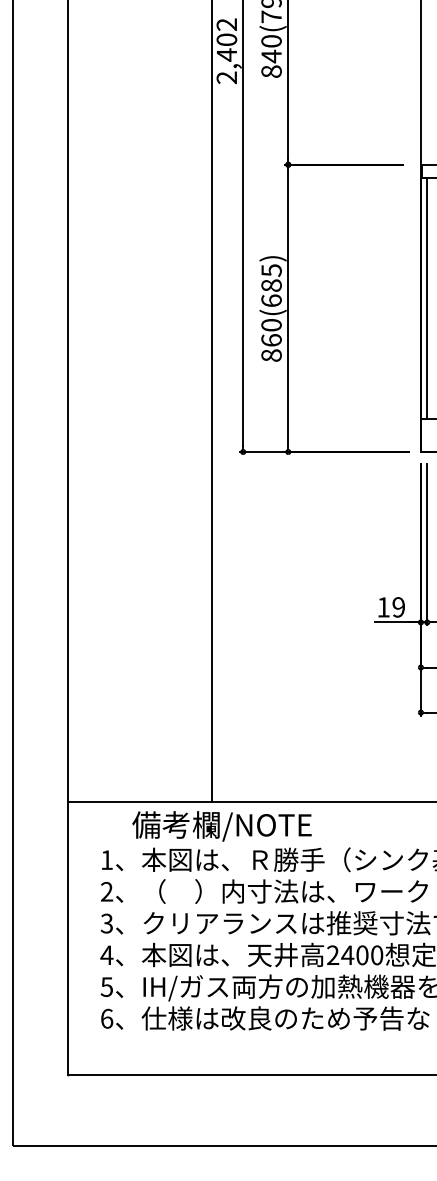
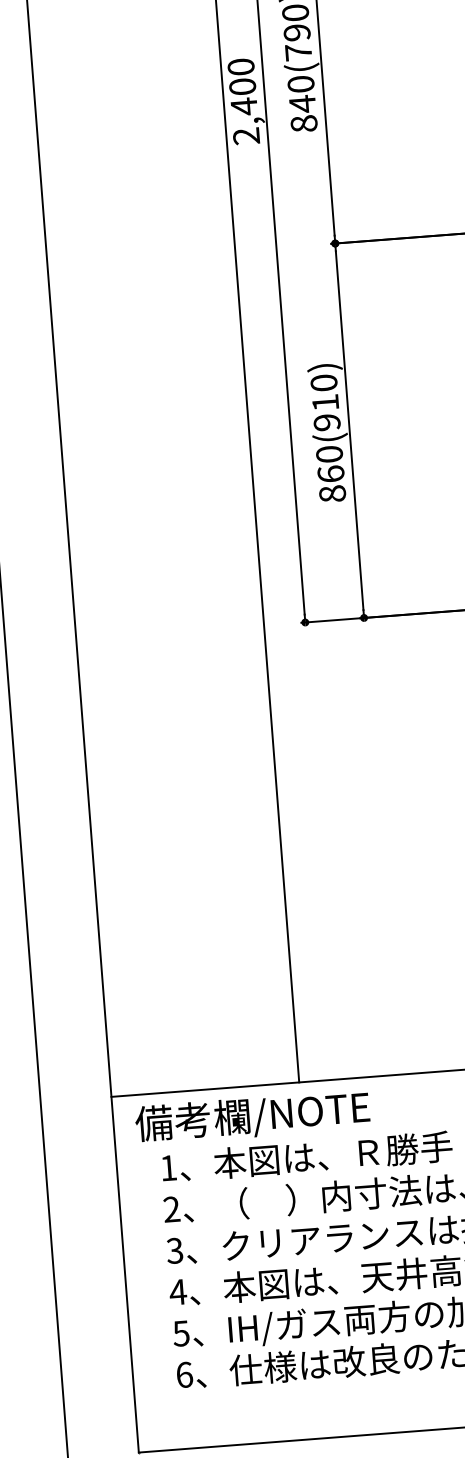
text: (226, 24) -> (240, 66), 2,402 -> 2,400
text: (271, 285) -> (325, 402), 860(685) -> 860(910)
text: (221, 826) -> (251, 1117), moved

